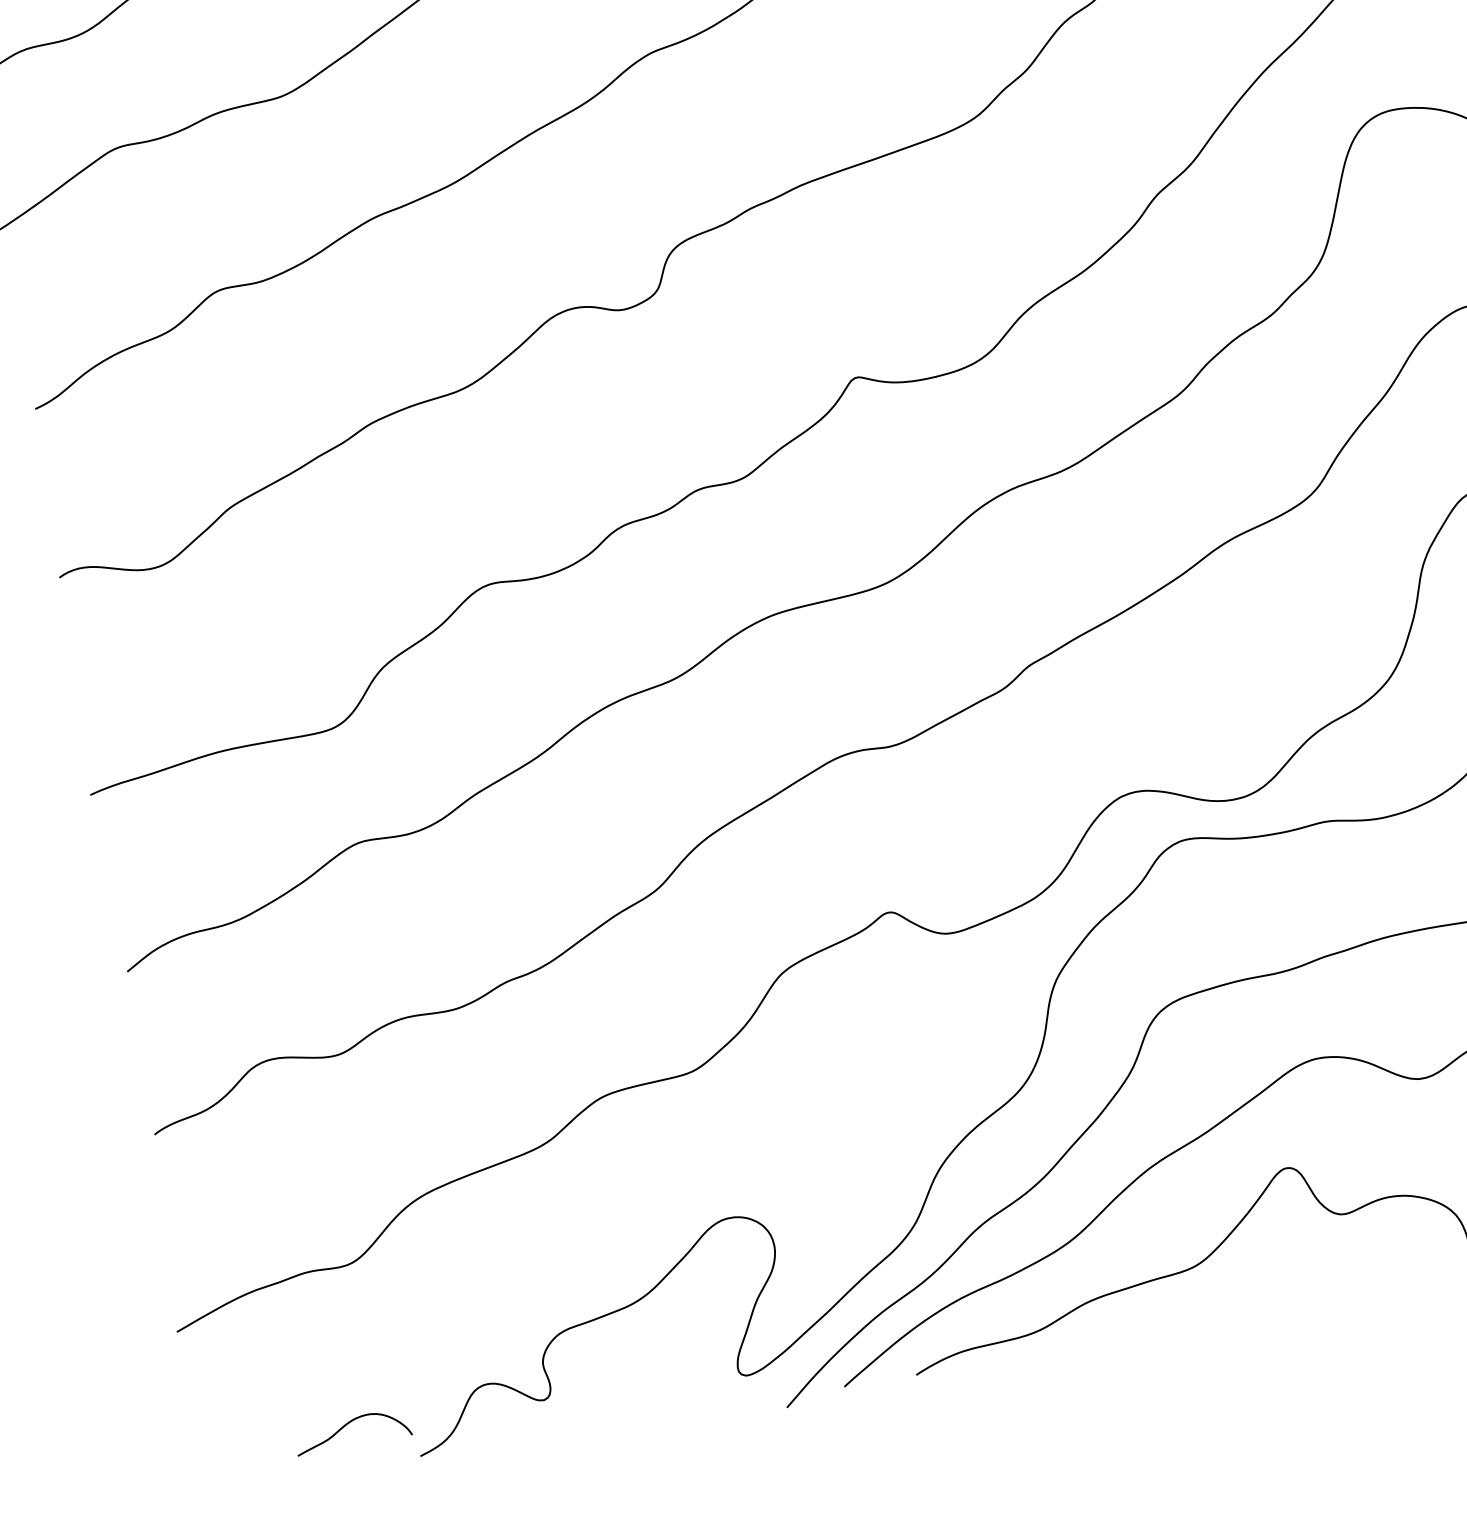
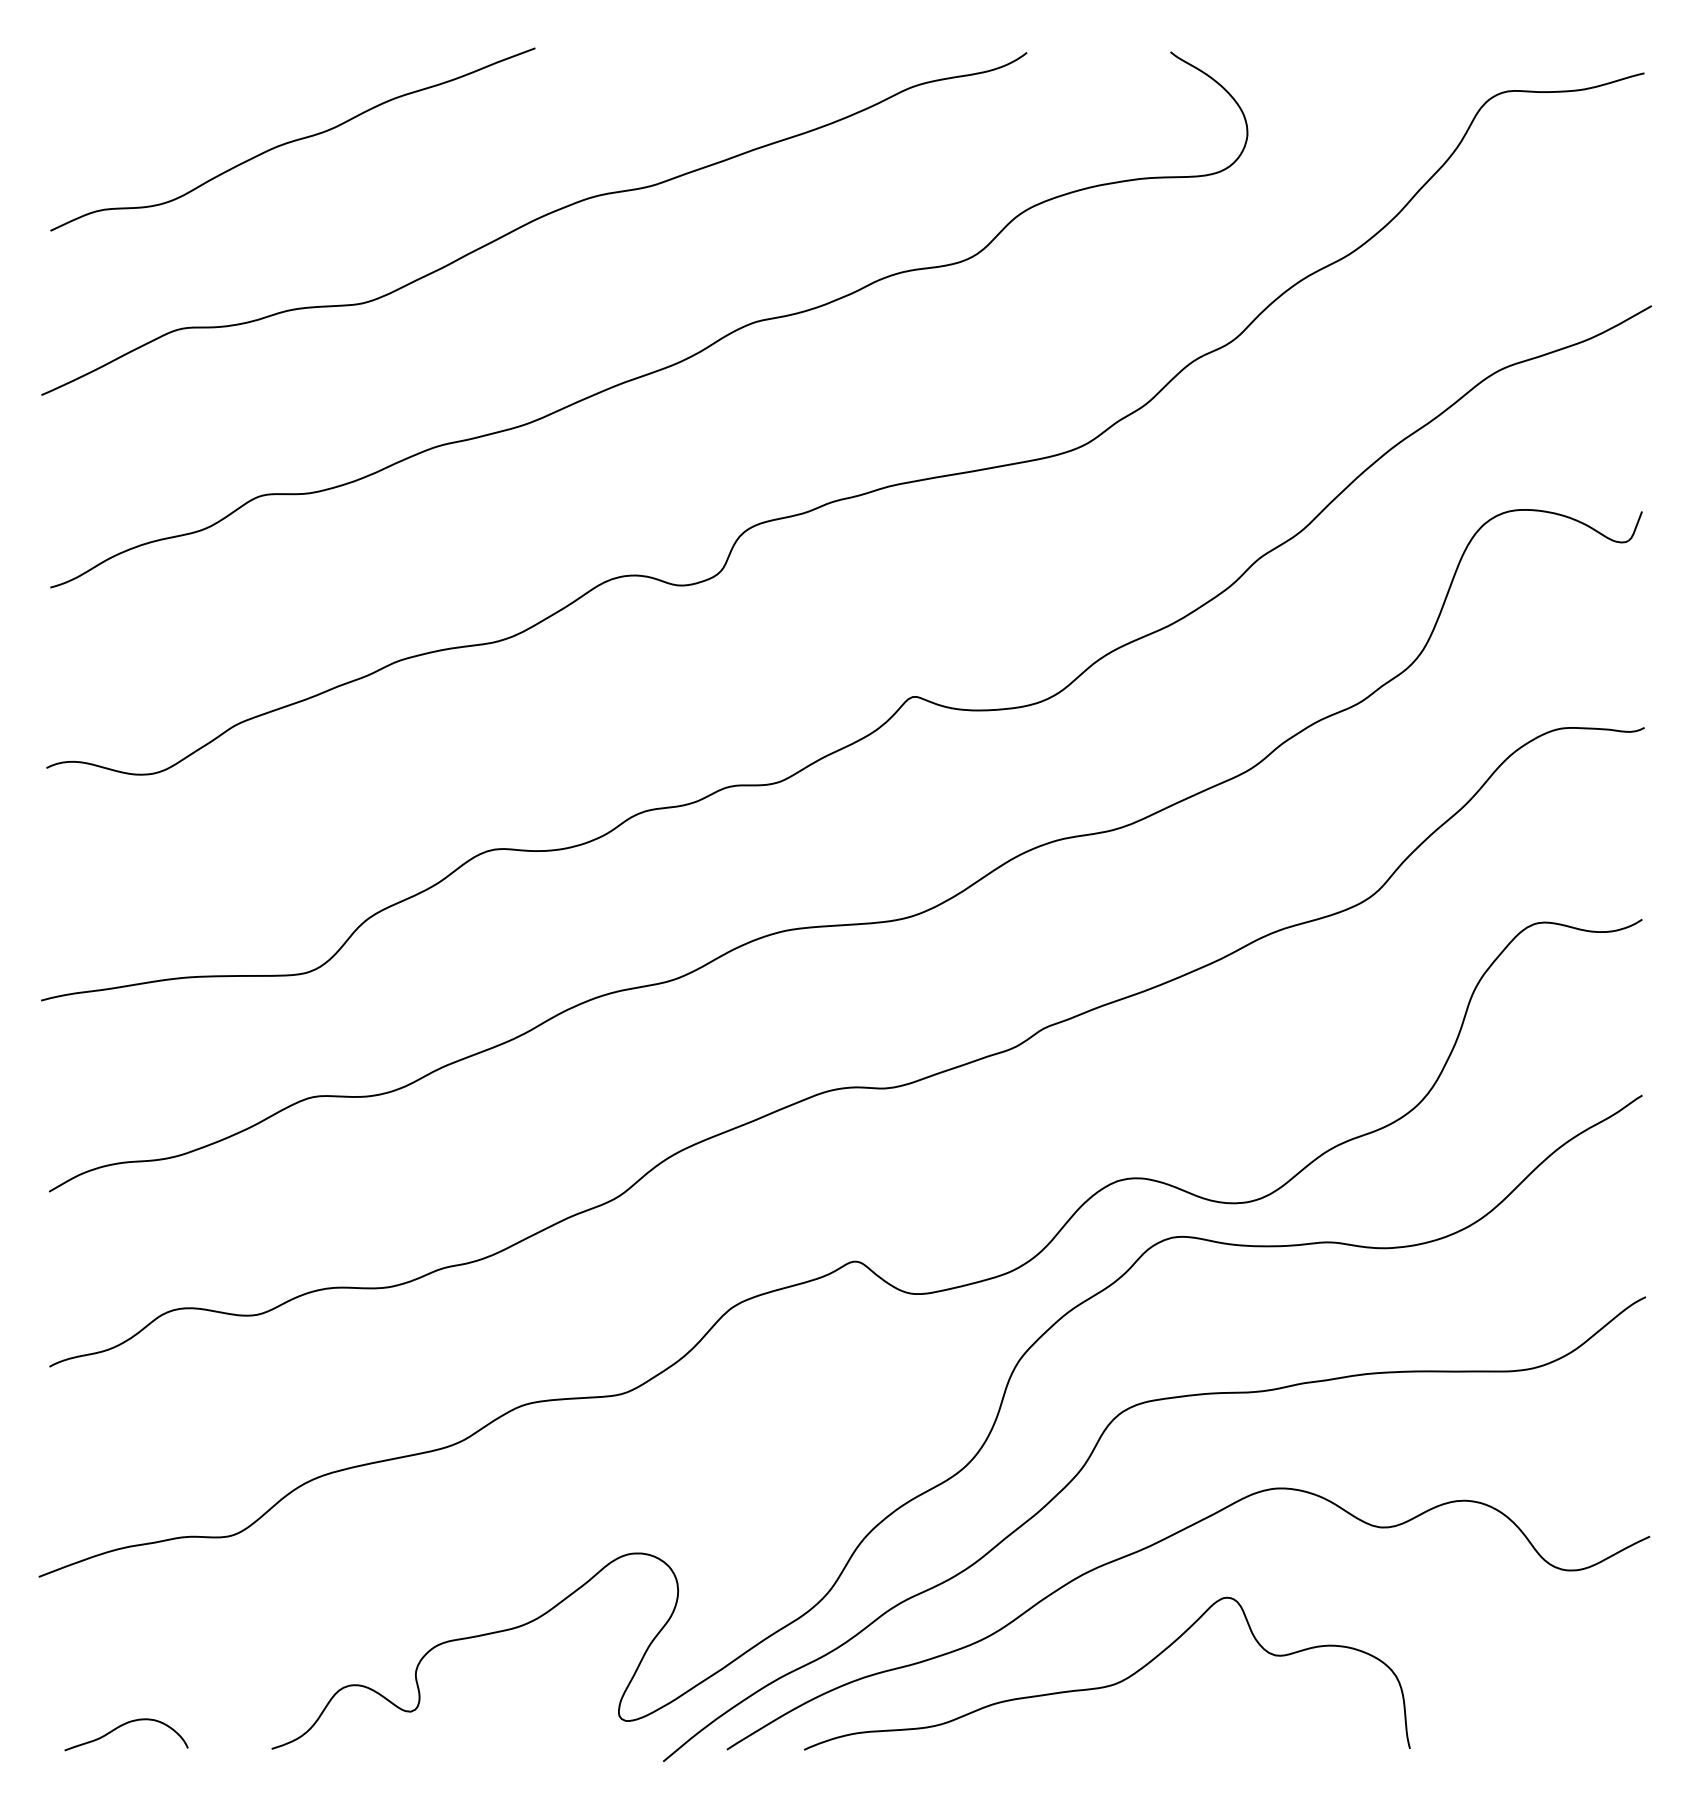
curve: (349, 1423) -> (124, 1725), moved

